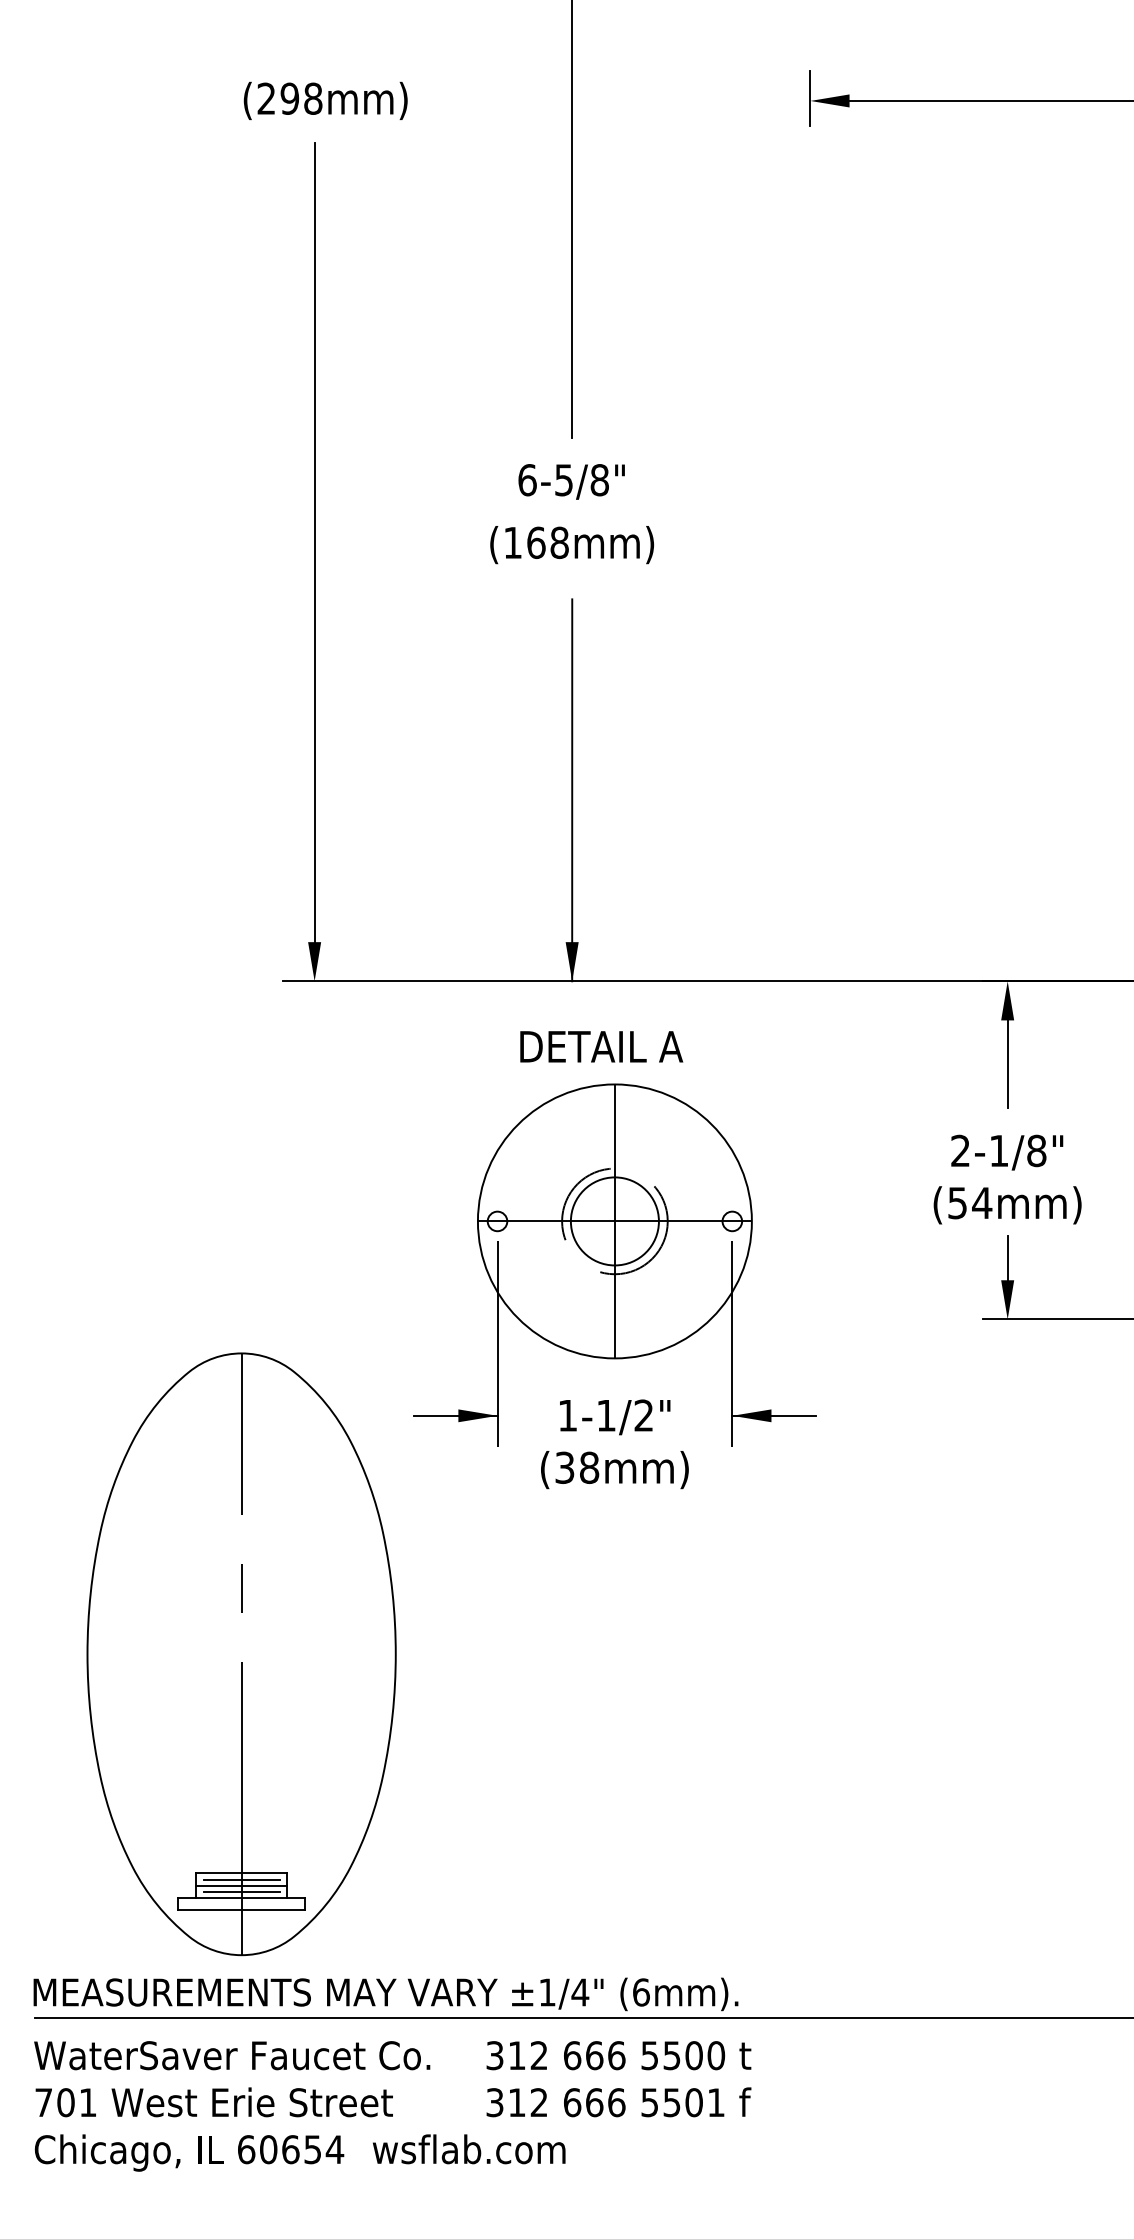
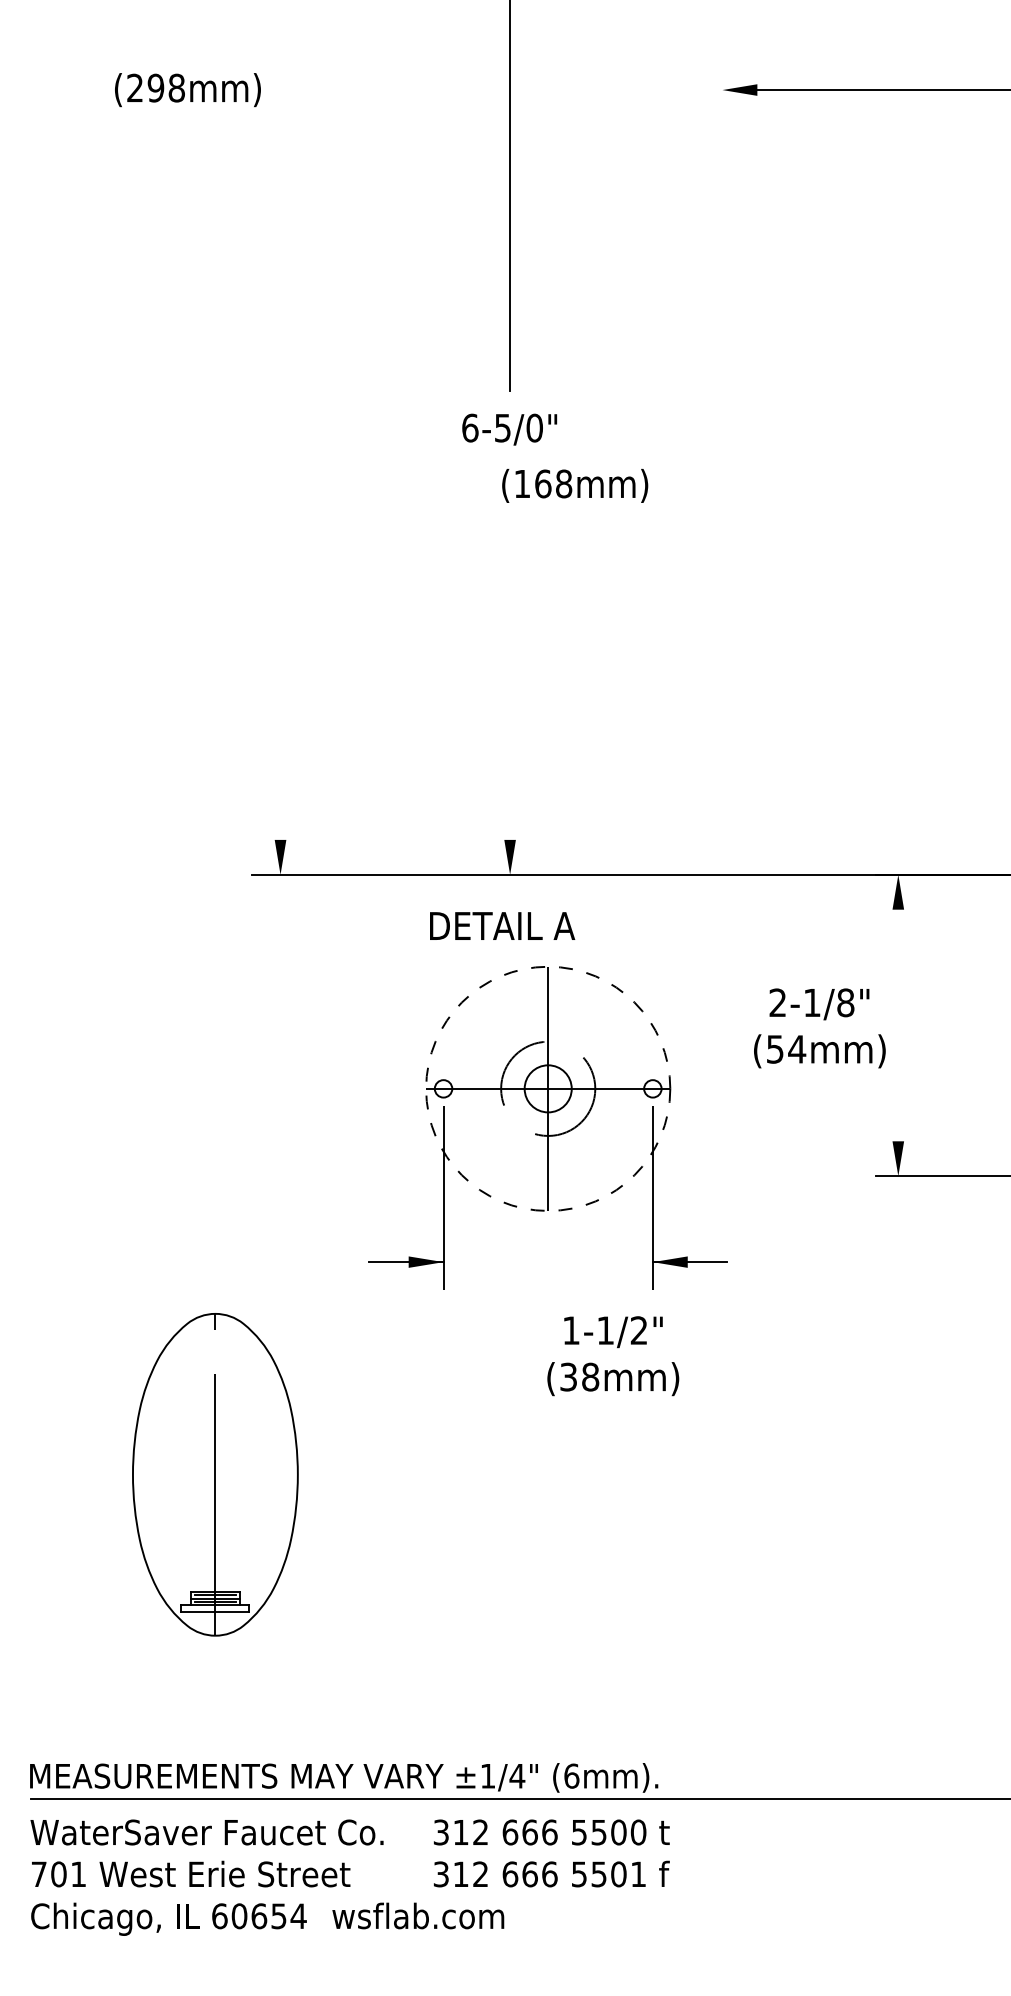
line: (810, 97) -> (722, 86), removed
text: (325, 100) -> (187, 89), moved
text: (599, 480) -> (534, 428), 6-5/8" -> 6-5/0"
line: (314, 542) -> (280, 483), removed
text: (572, 545) -> (575, 486), moved
line: (572, 790) -> (510, 704), removed
text: (601, 1046) -> (502, 925), moved
line: (1007, 1063) -> (898, 948), removed
text: (1007, 1179) -> (819, 1028), moved
circle: (614, 1221) -> (547, 1088), size x0.6
circle: (614, 1221) -> (547, 1088), solid -> dashed
line: (1007, 1257) -> (898, 1121), removed
text: (614, 1444) -> (612, 1356), moved
part: (241, 1654) -> (215, 1474), size x0.6

